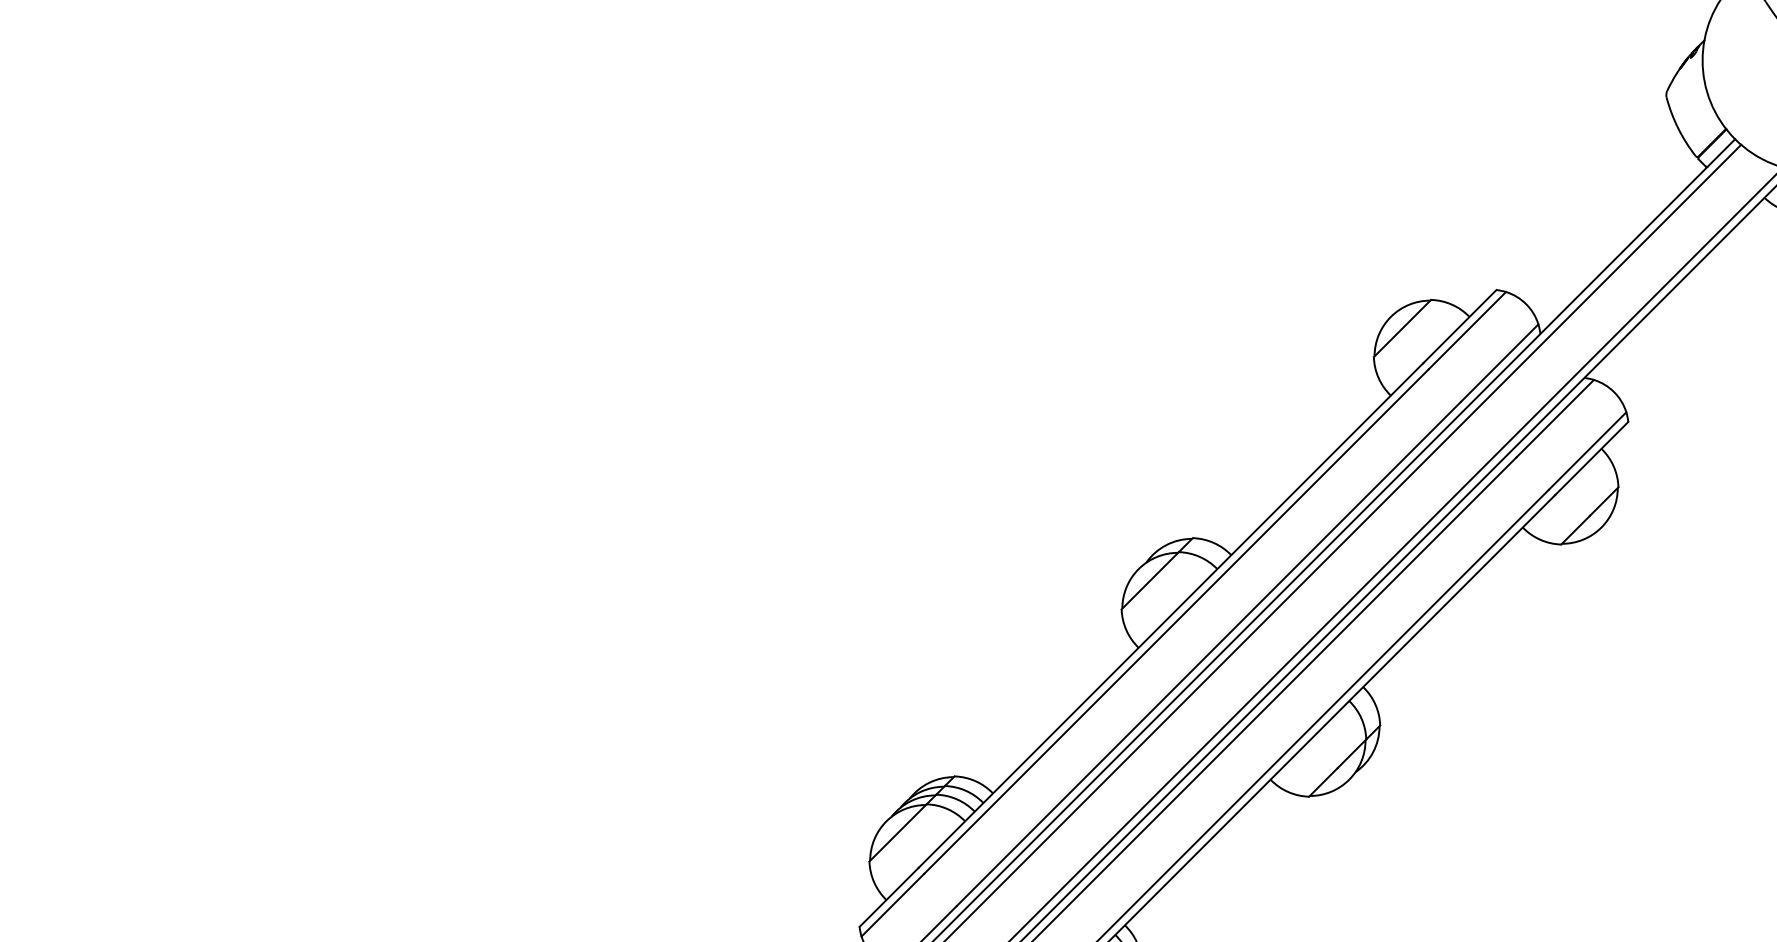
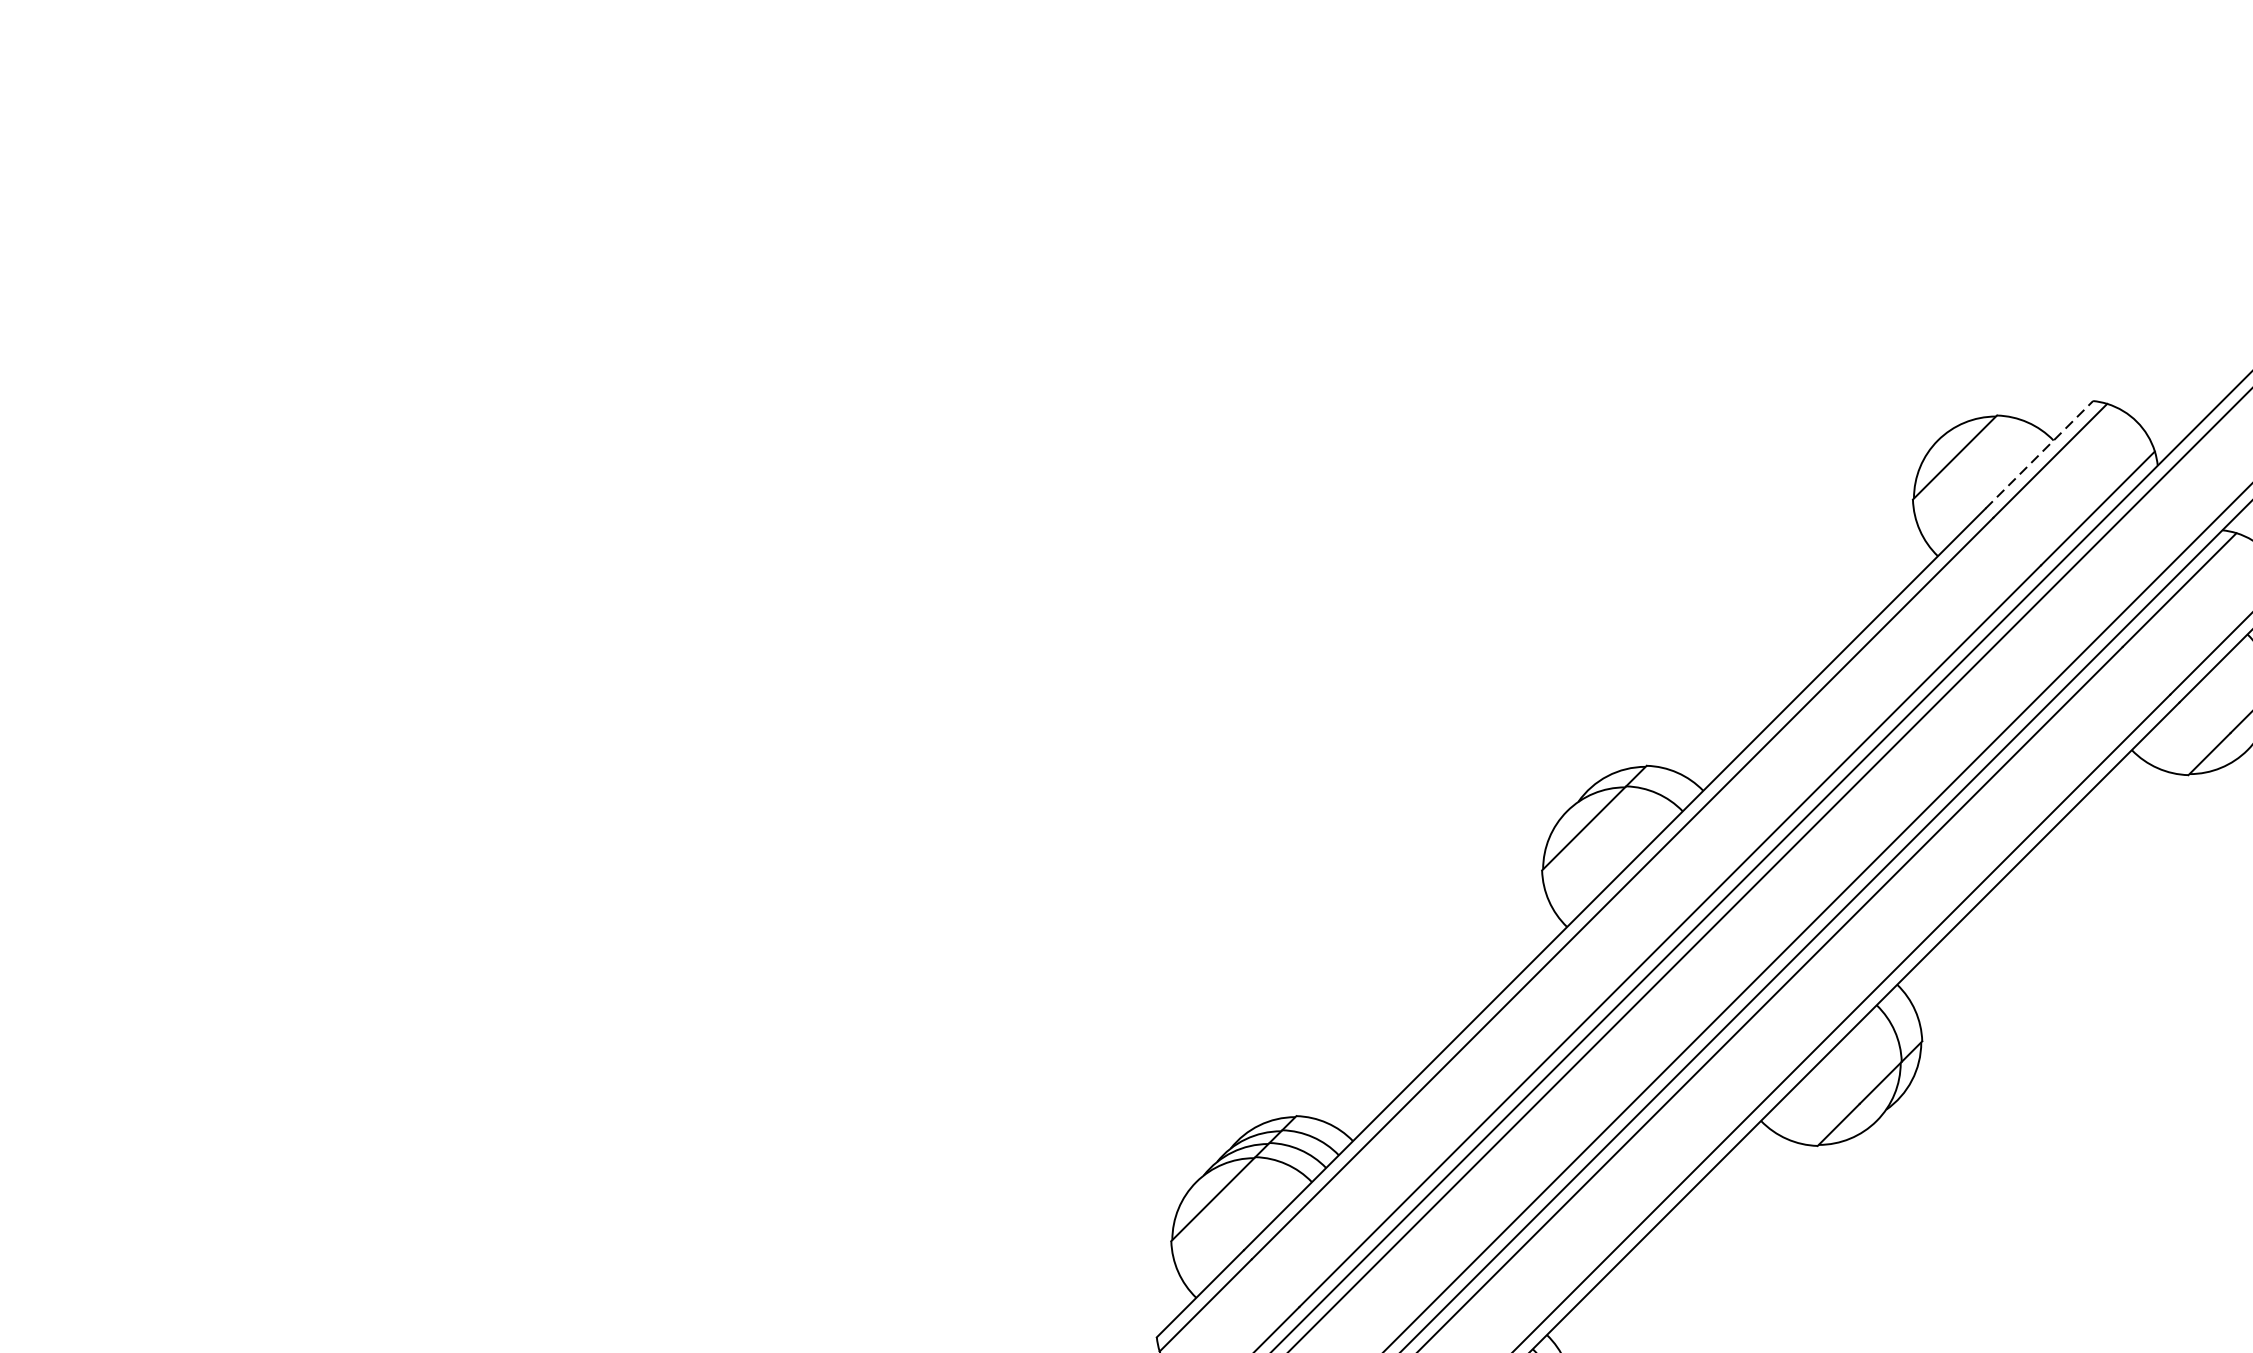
line: (1459, 326) -> (2038, 454), solid -> dashed

